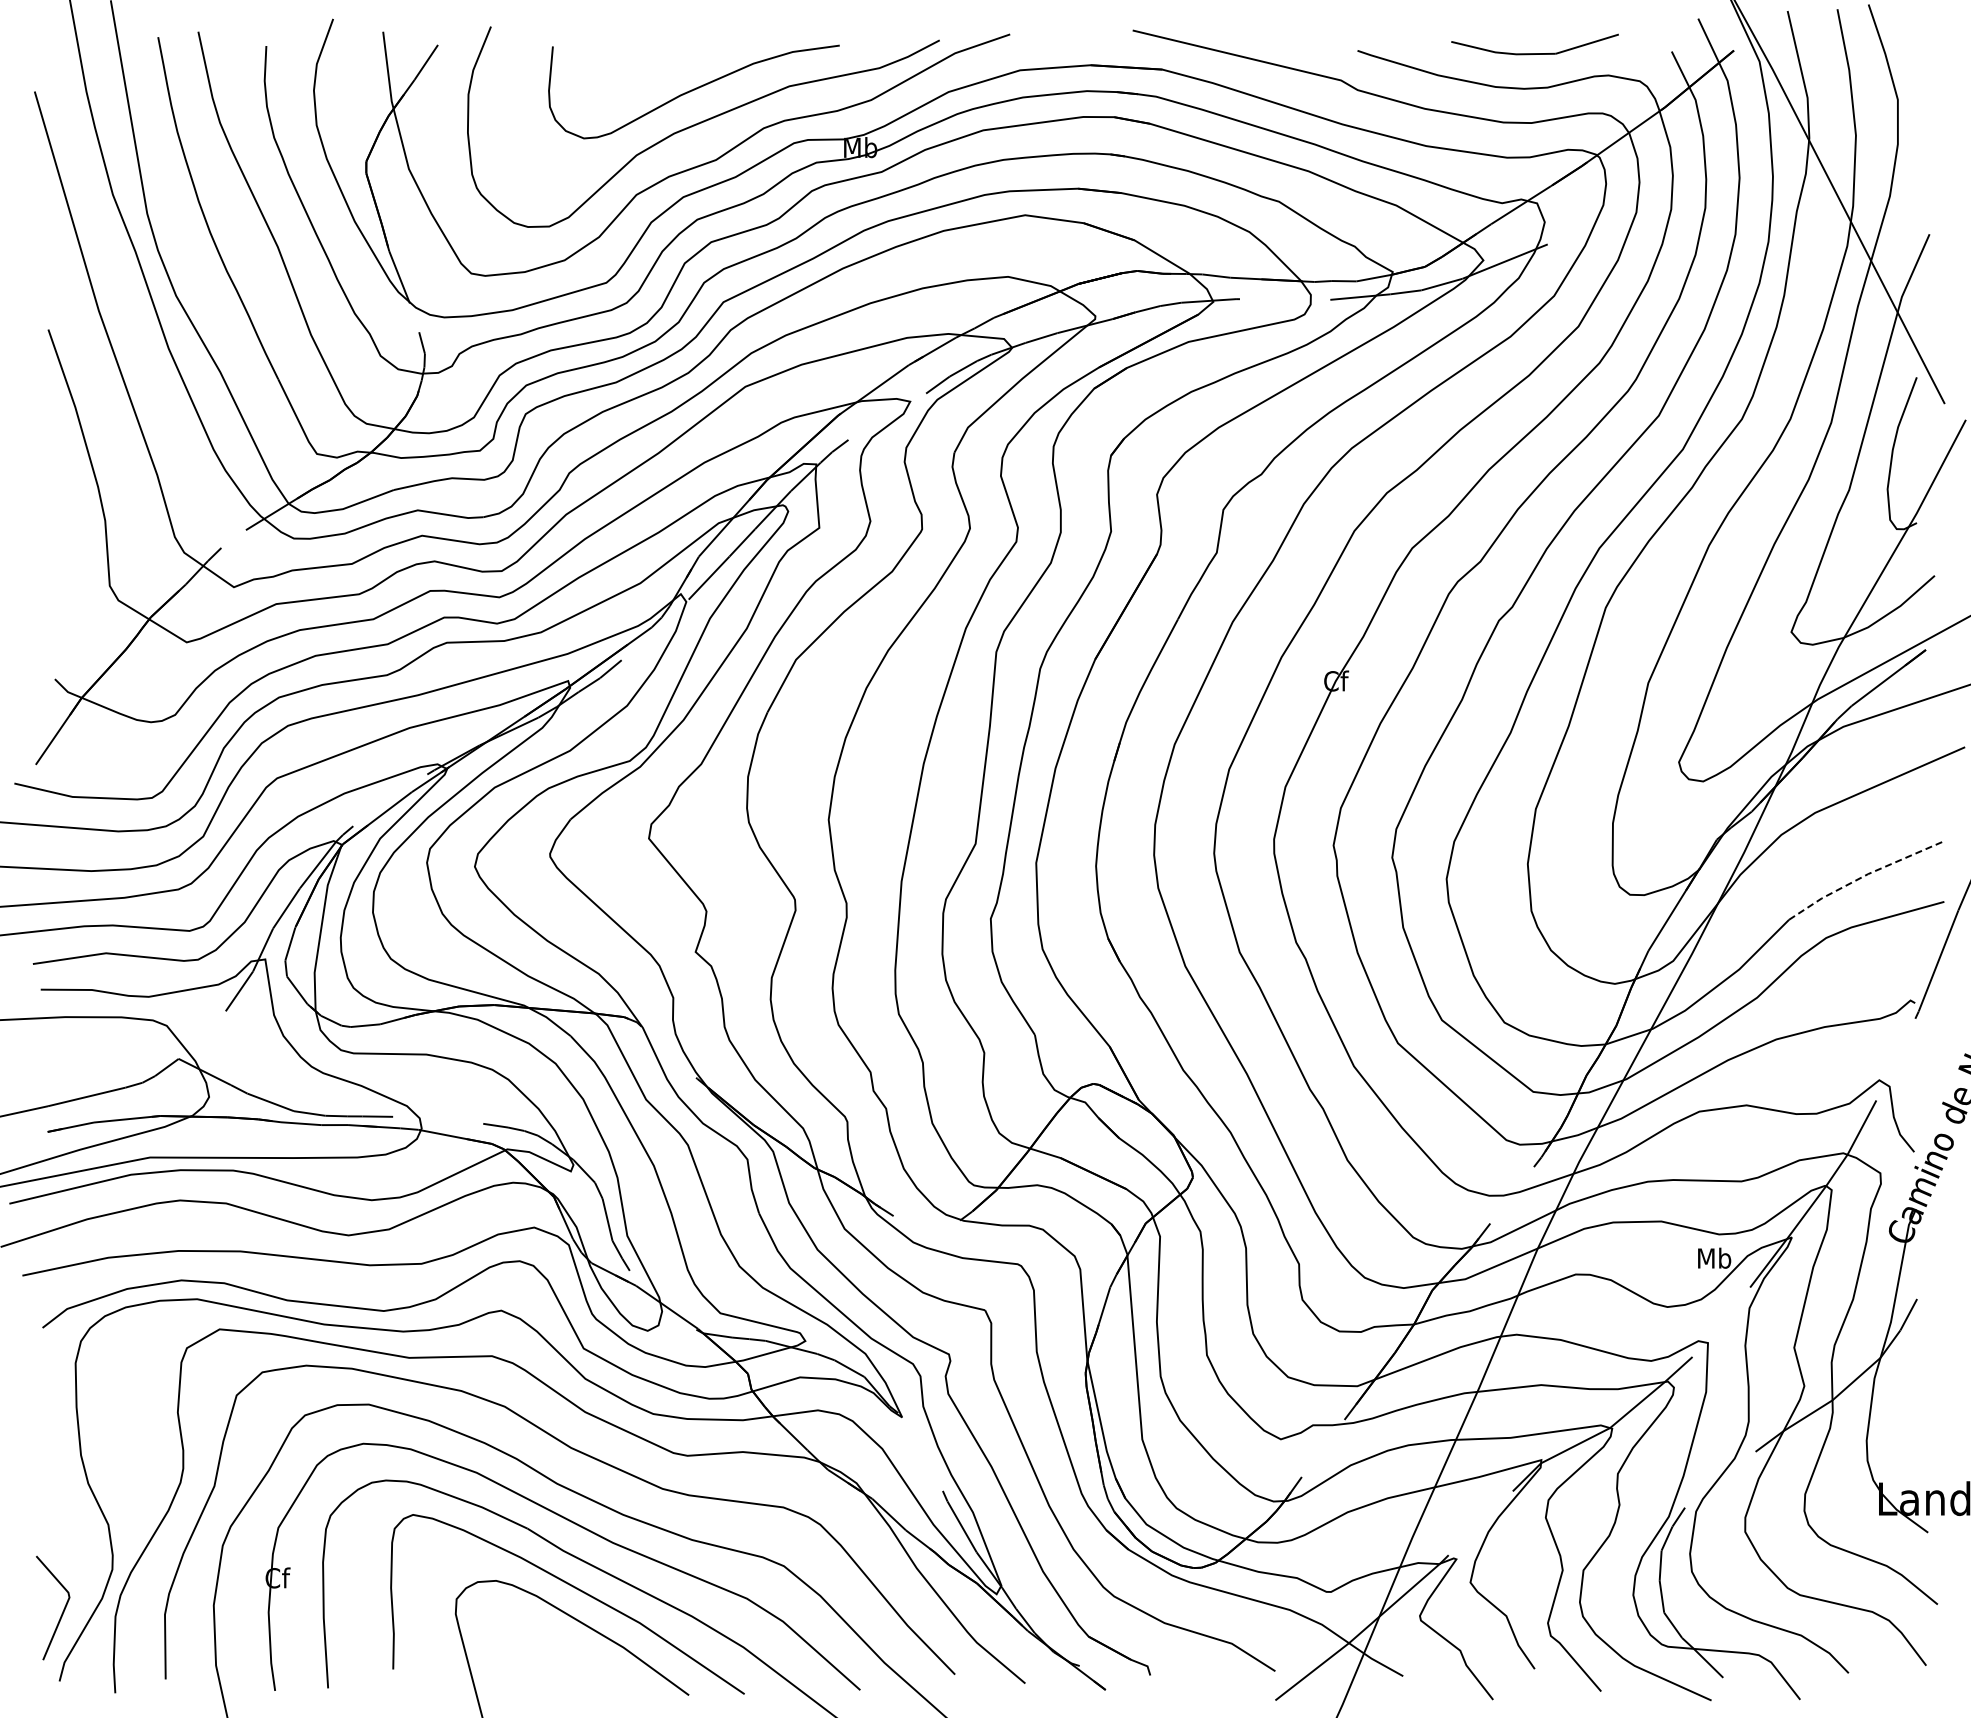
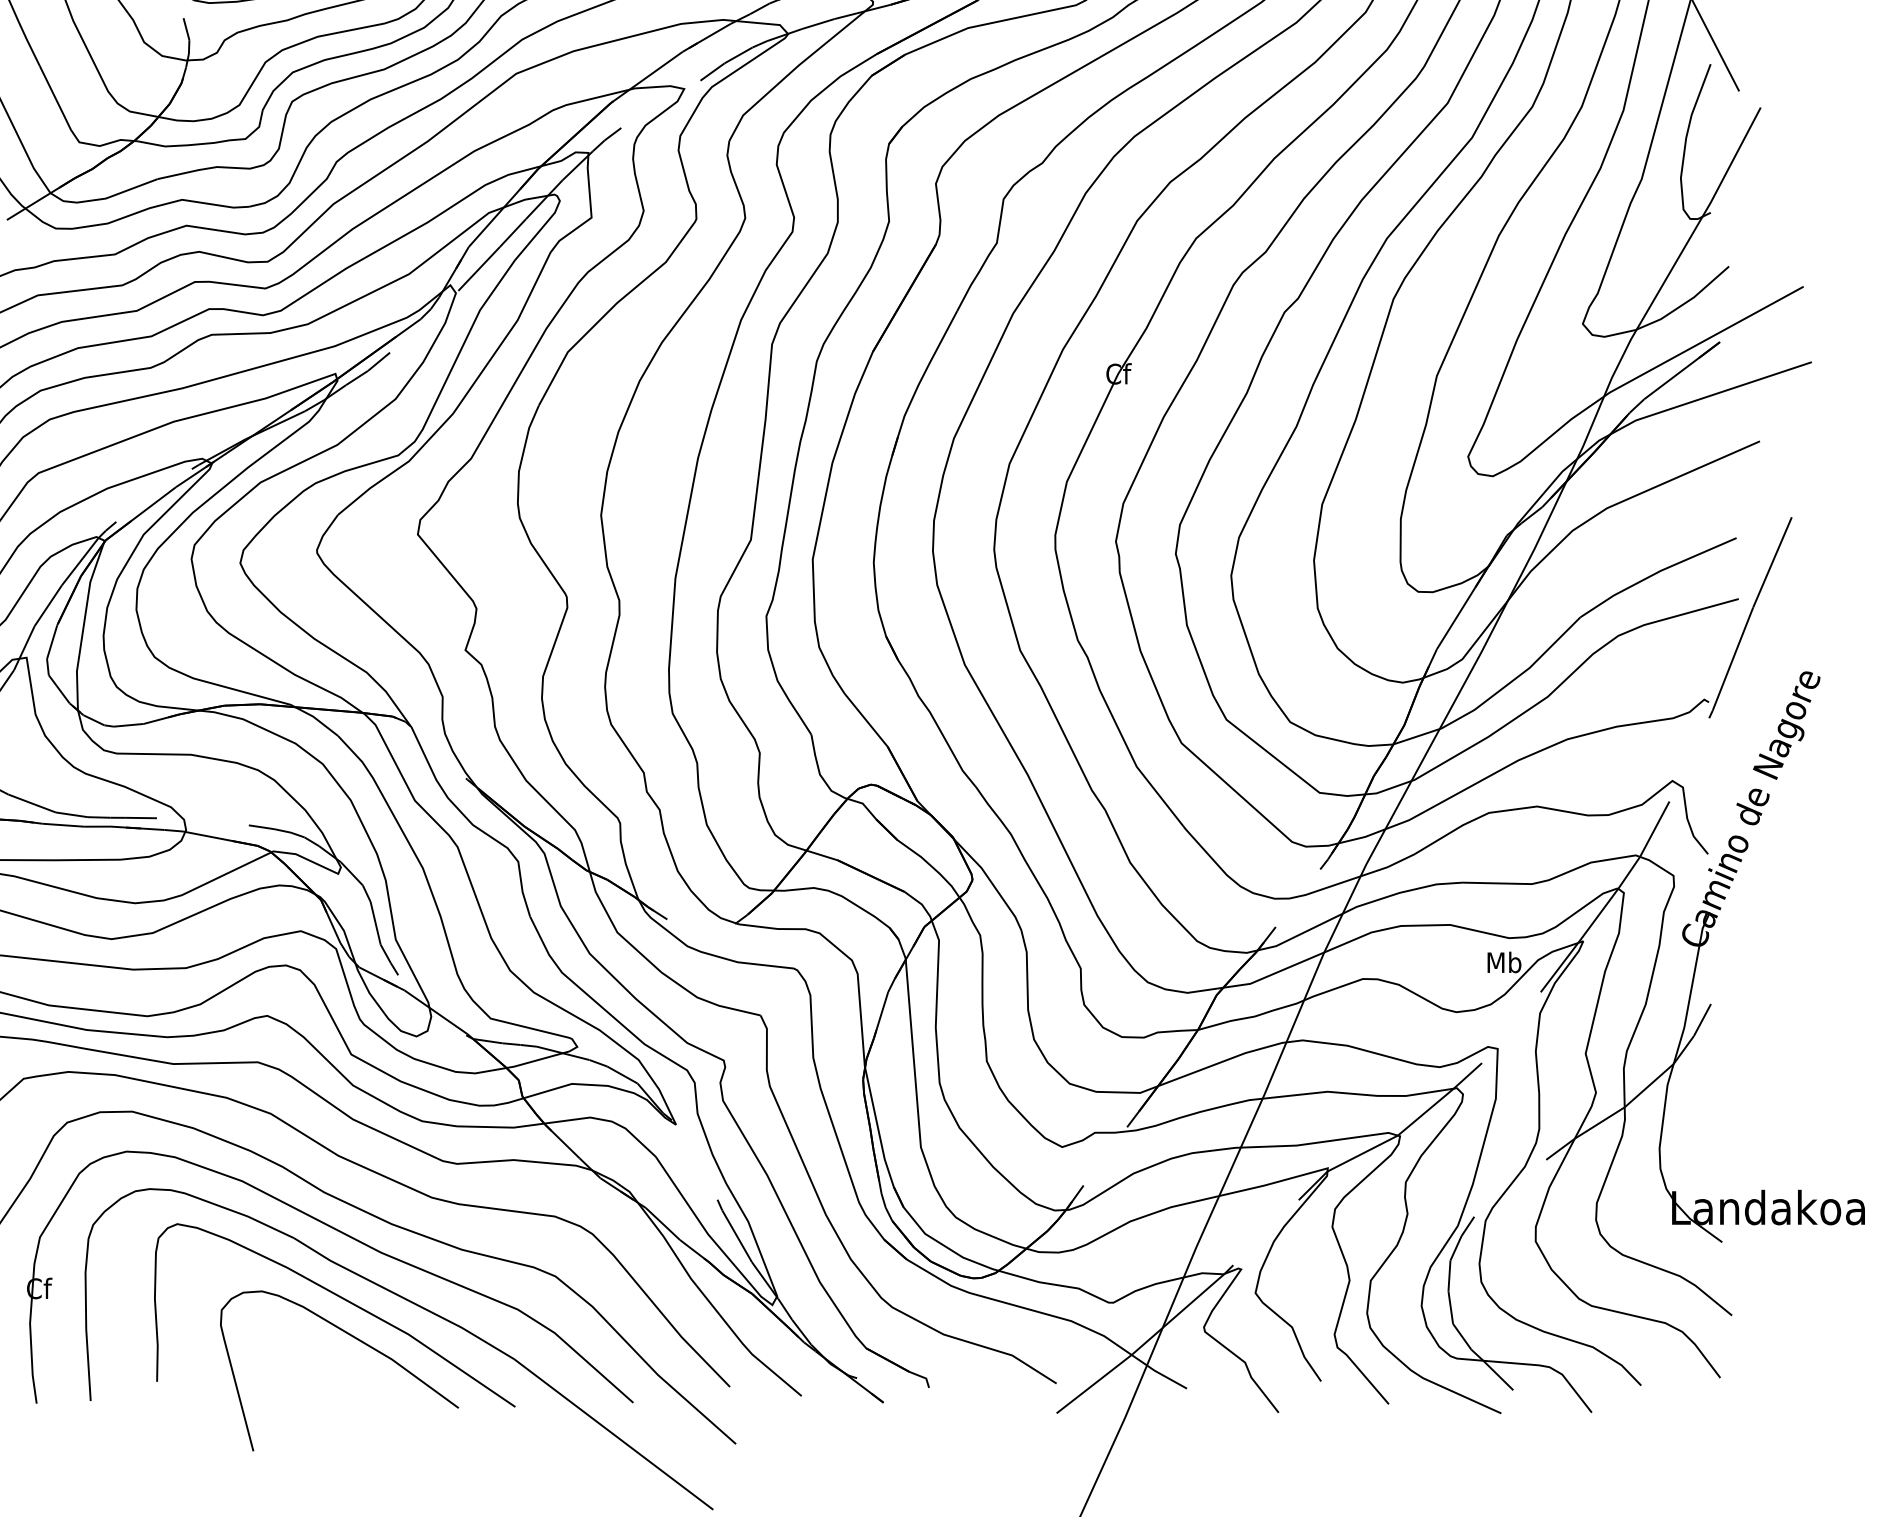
line: (1862, 876) -> (1655, 573), dashed -> solid

